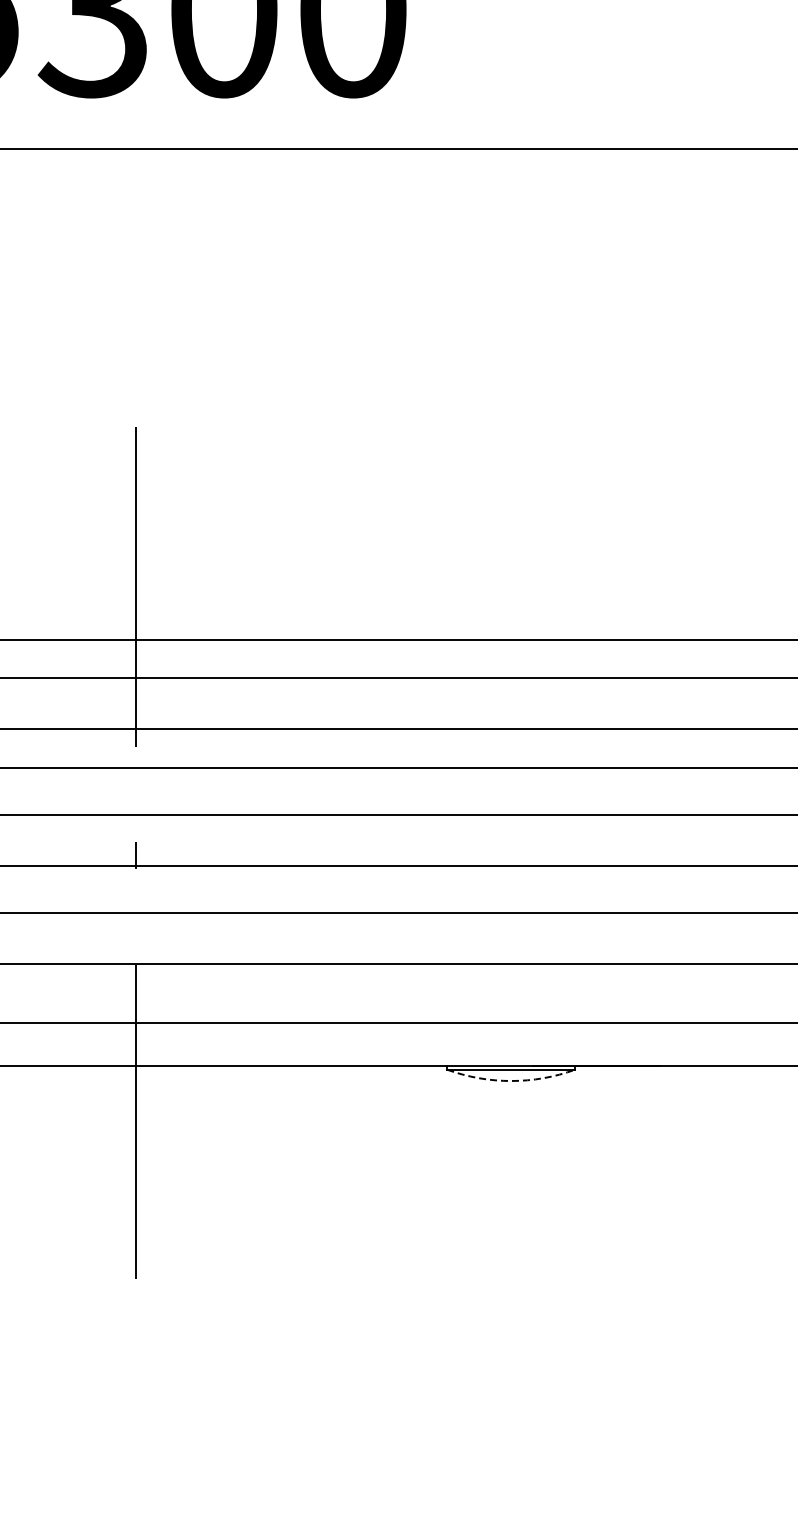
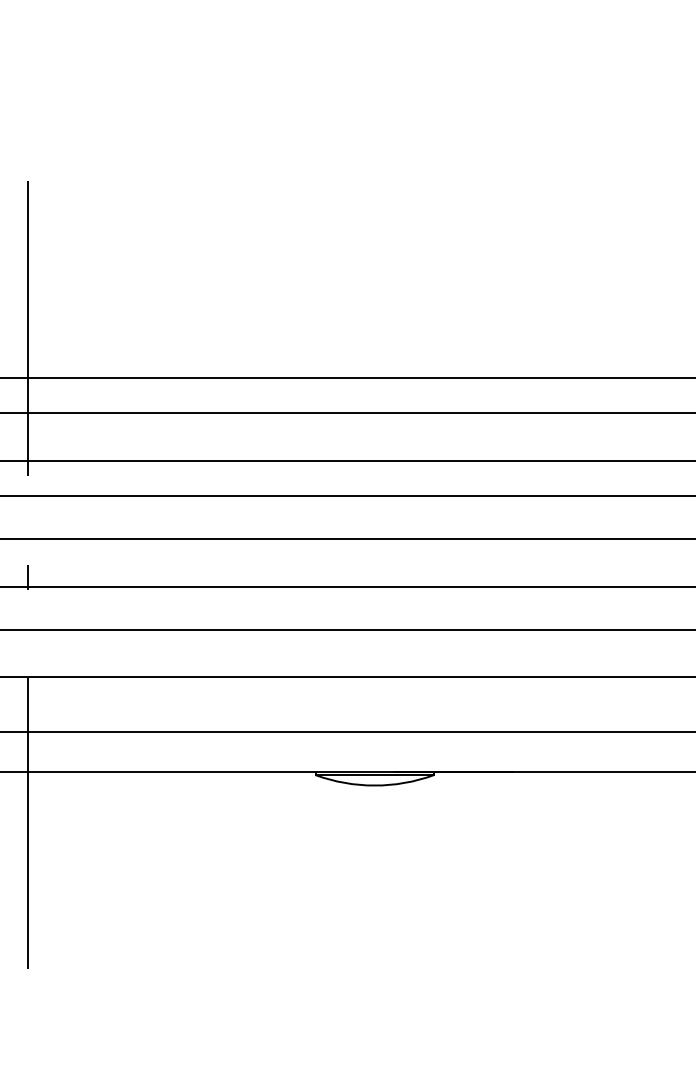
arc: (511, 1081) -> (375, 786), dashed -> solid

